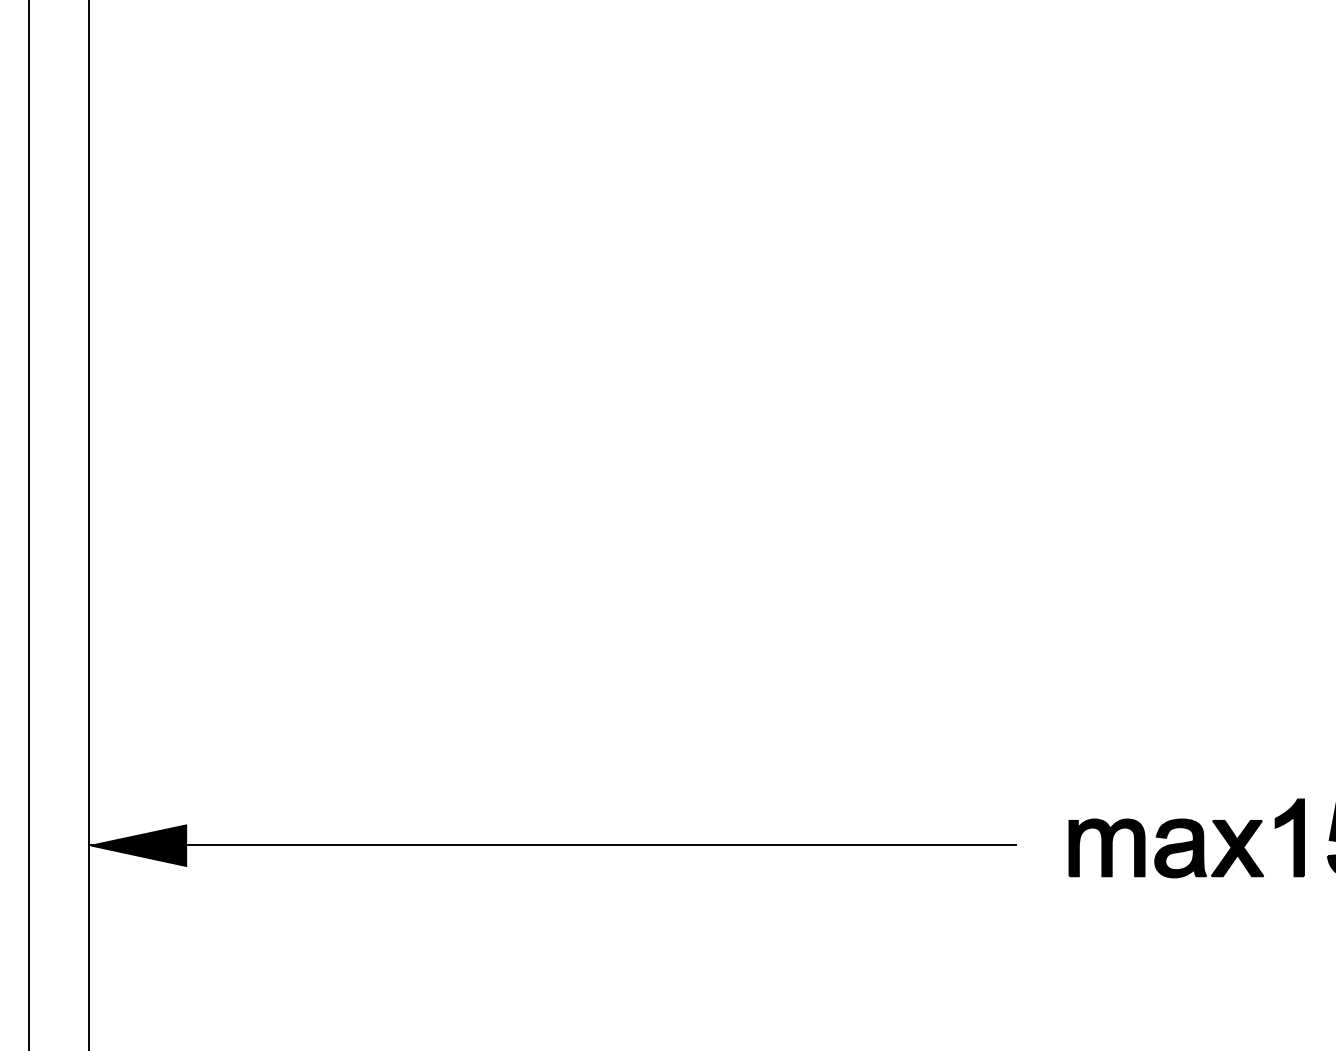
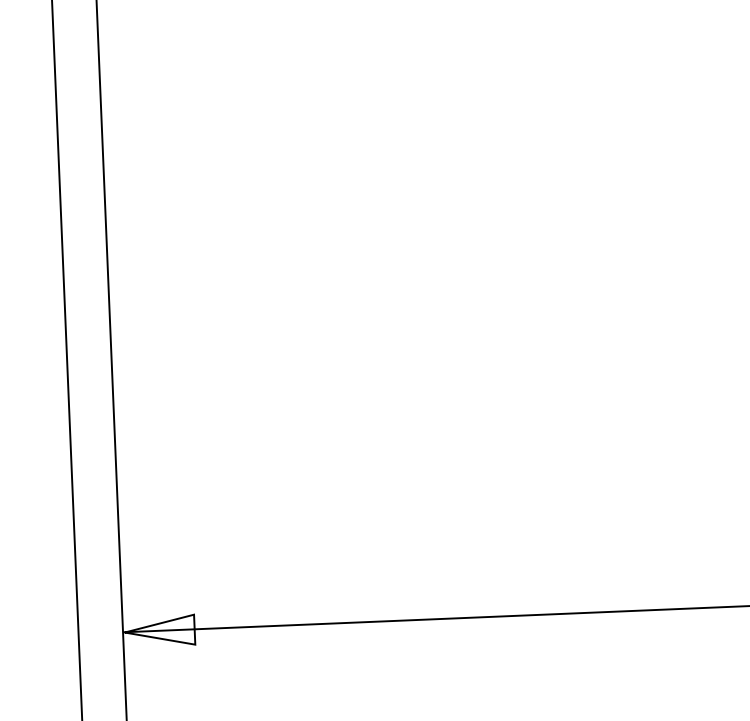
fill: (138, 845) -> (159, 631), removed

